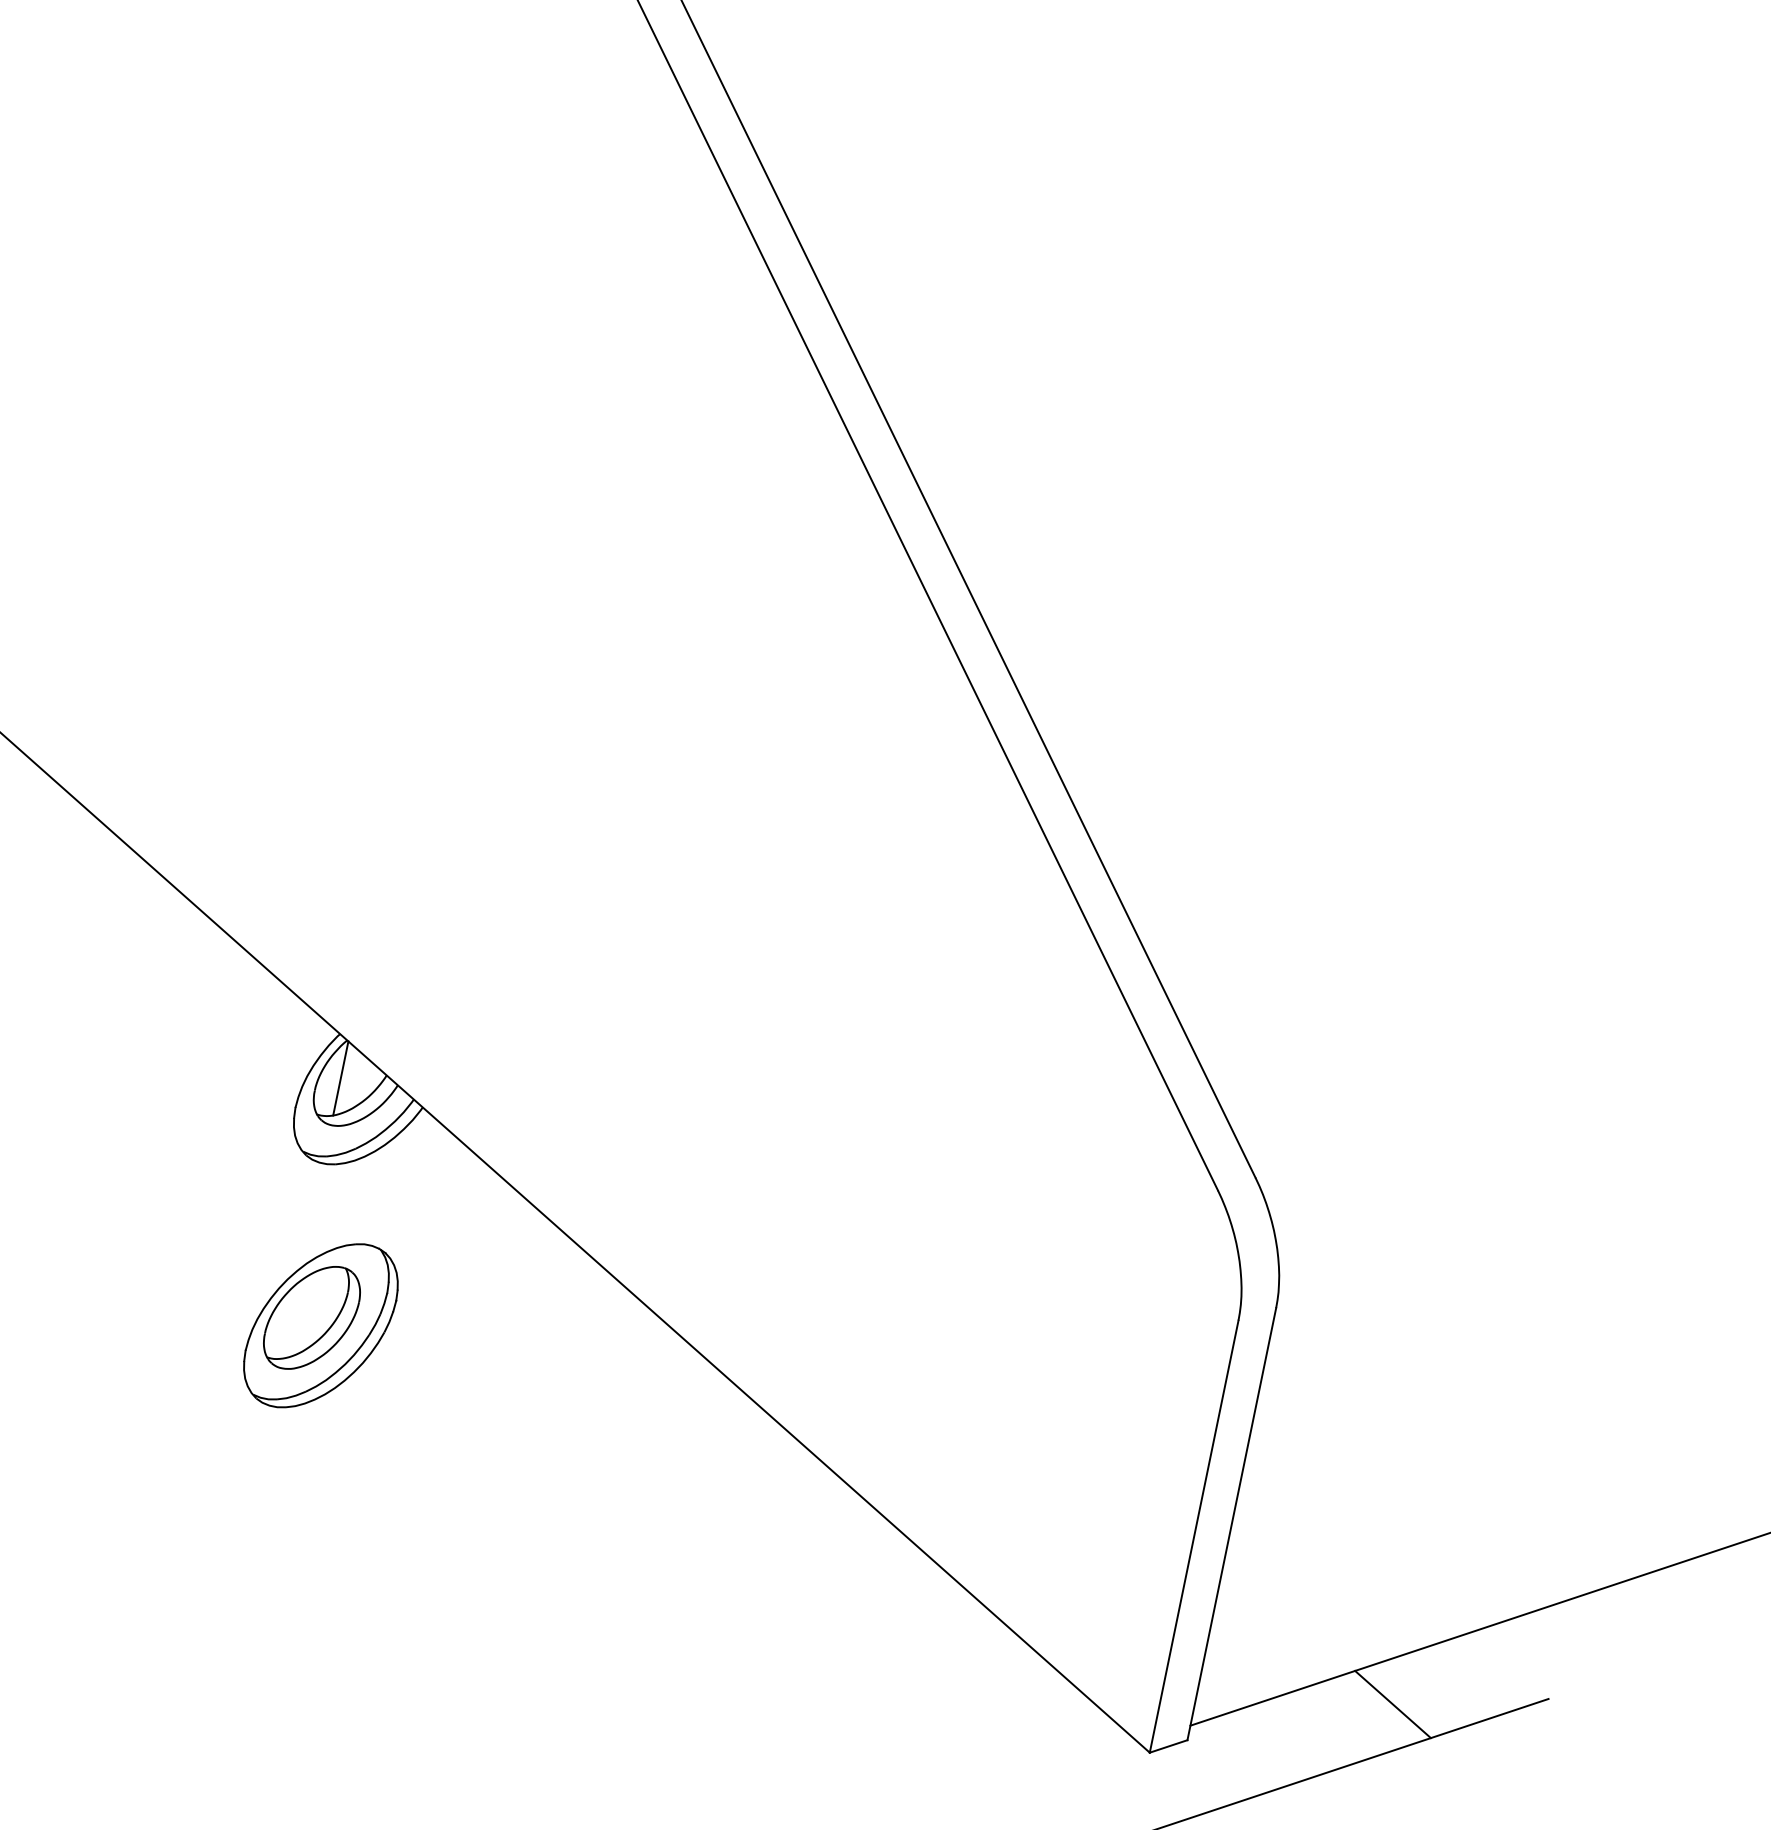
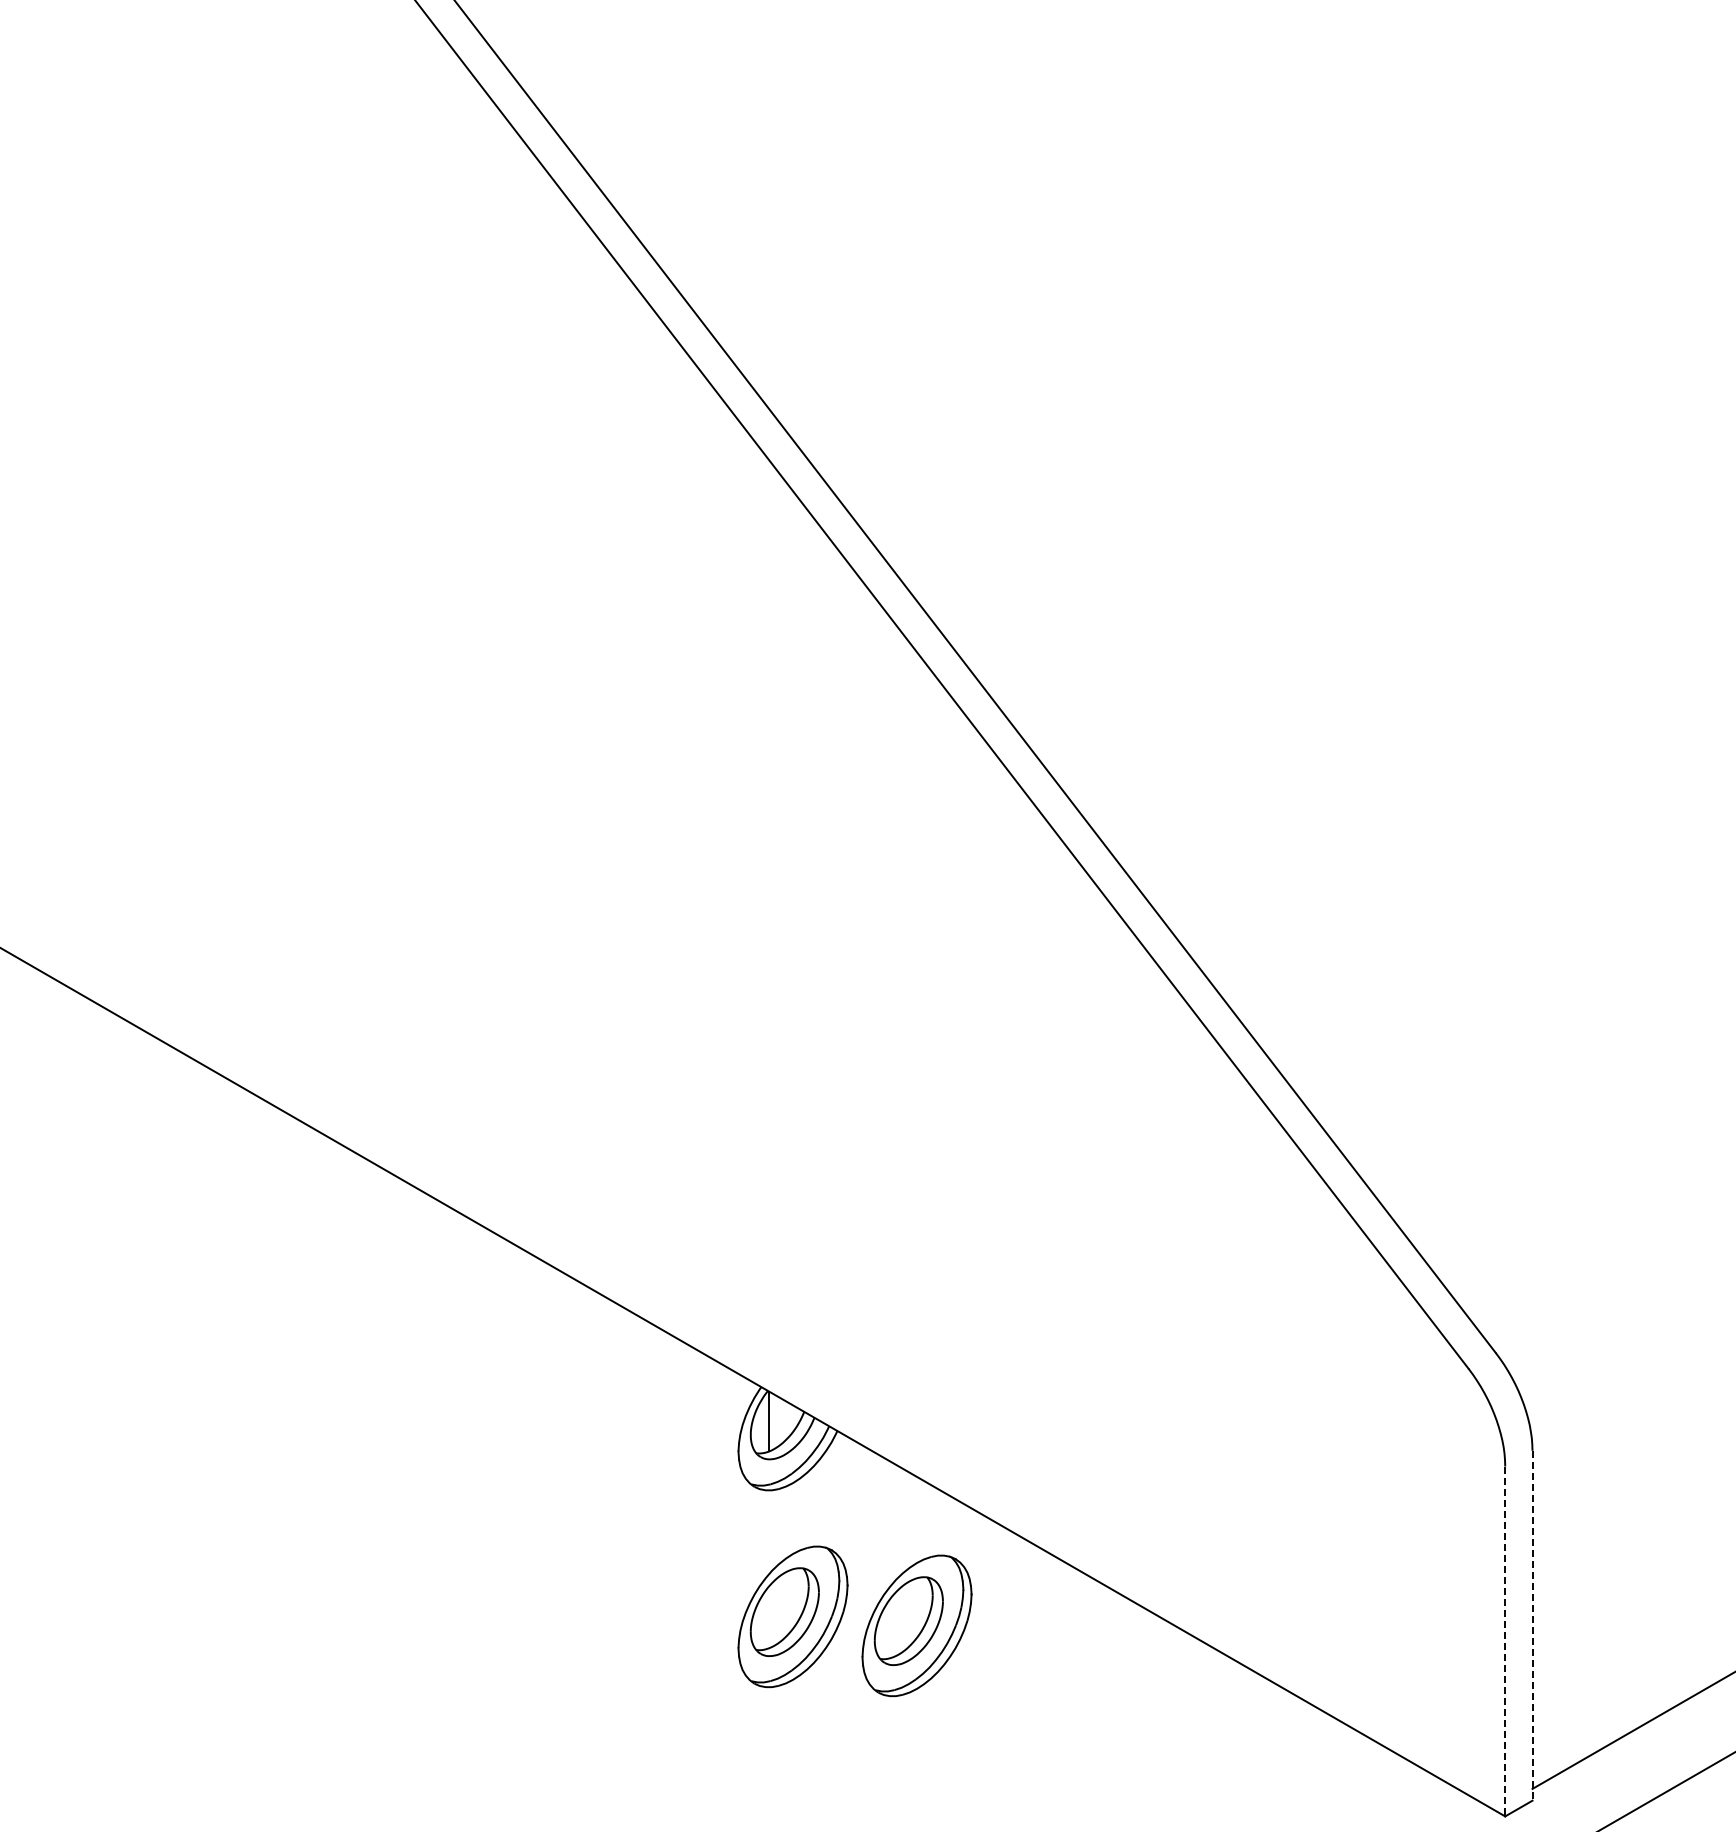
part: (471, 1367) -> (916, 1625), added
line: (1231, 1523) -> (1532, 1625), solid -> dashed
line: (1194, 1536) -> (1505, 1641), solid -> dashed
line: (1392, 1704) -> (1686, 1740), removed

